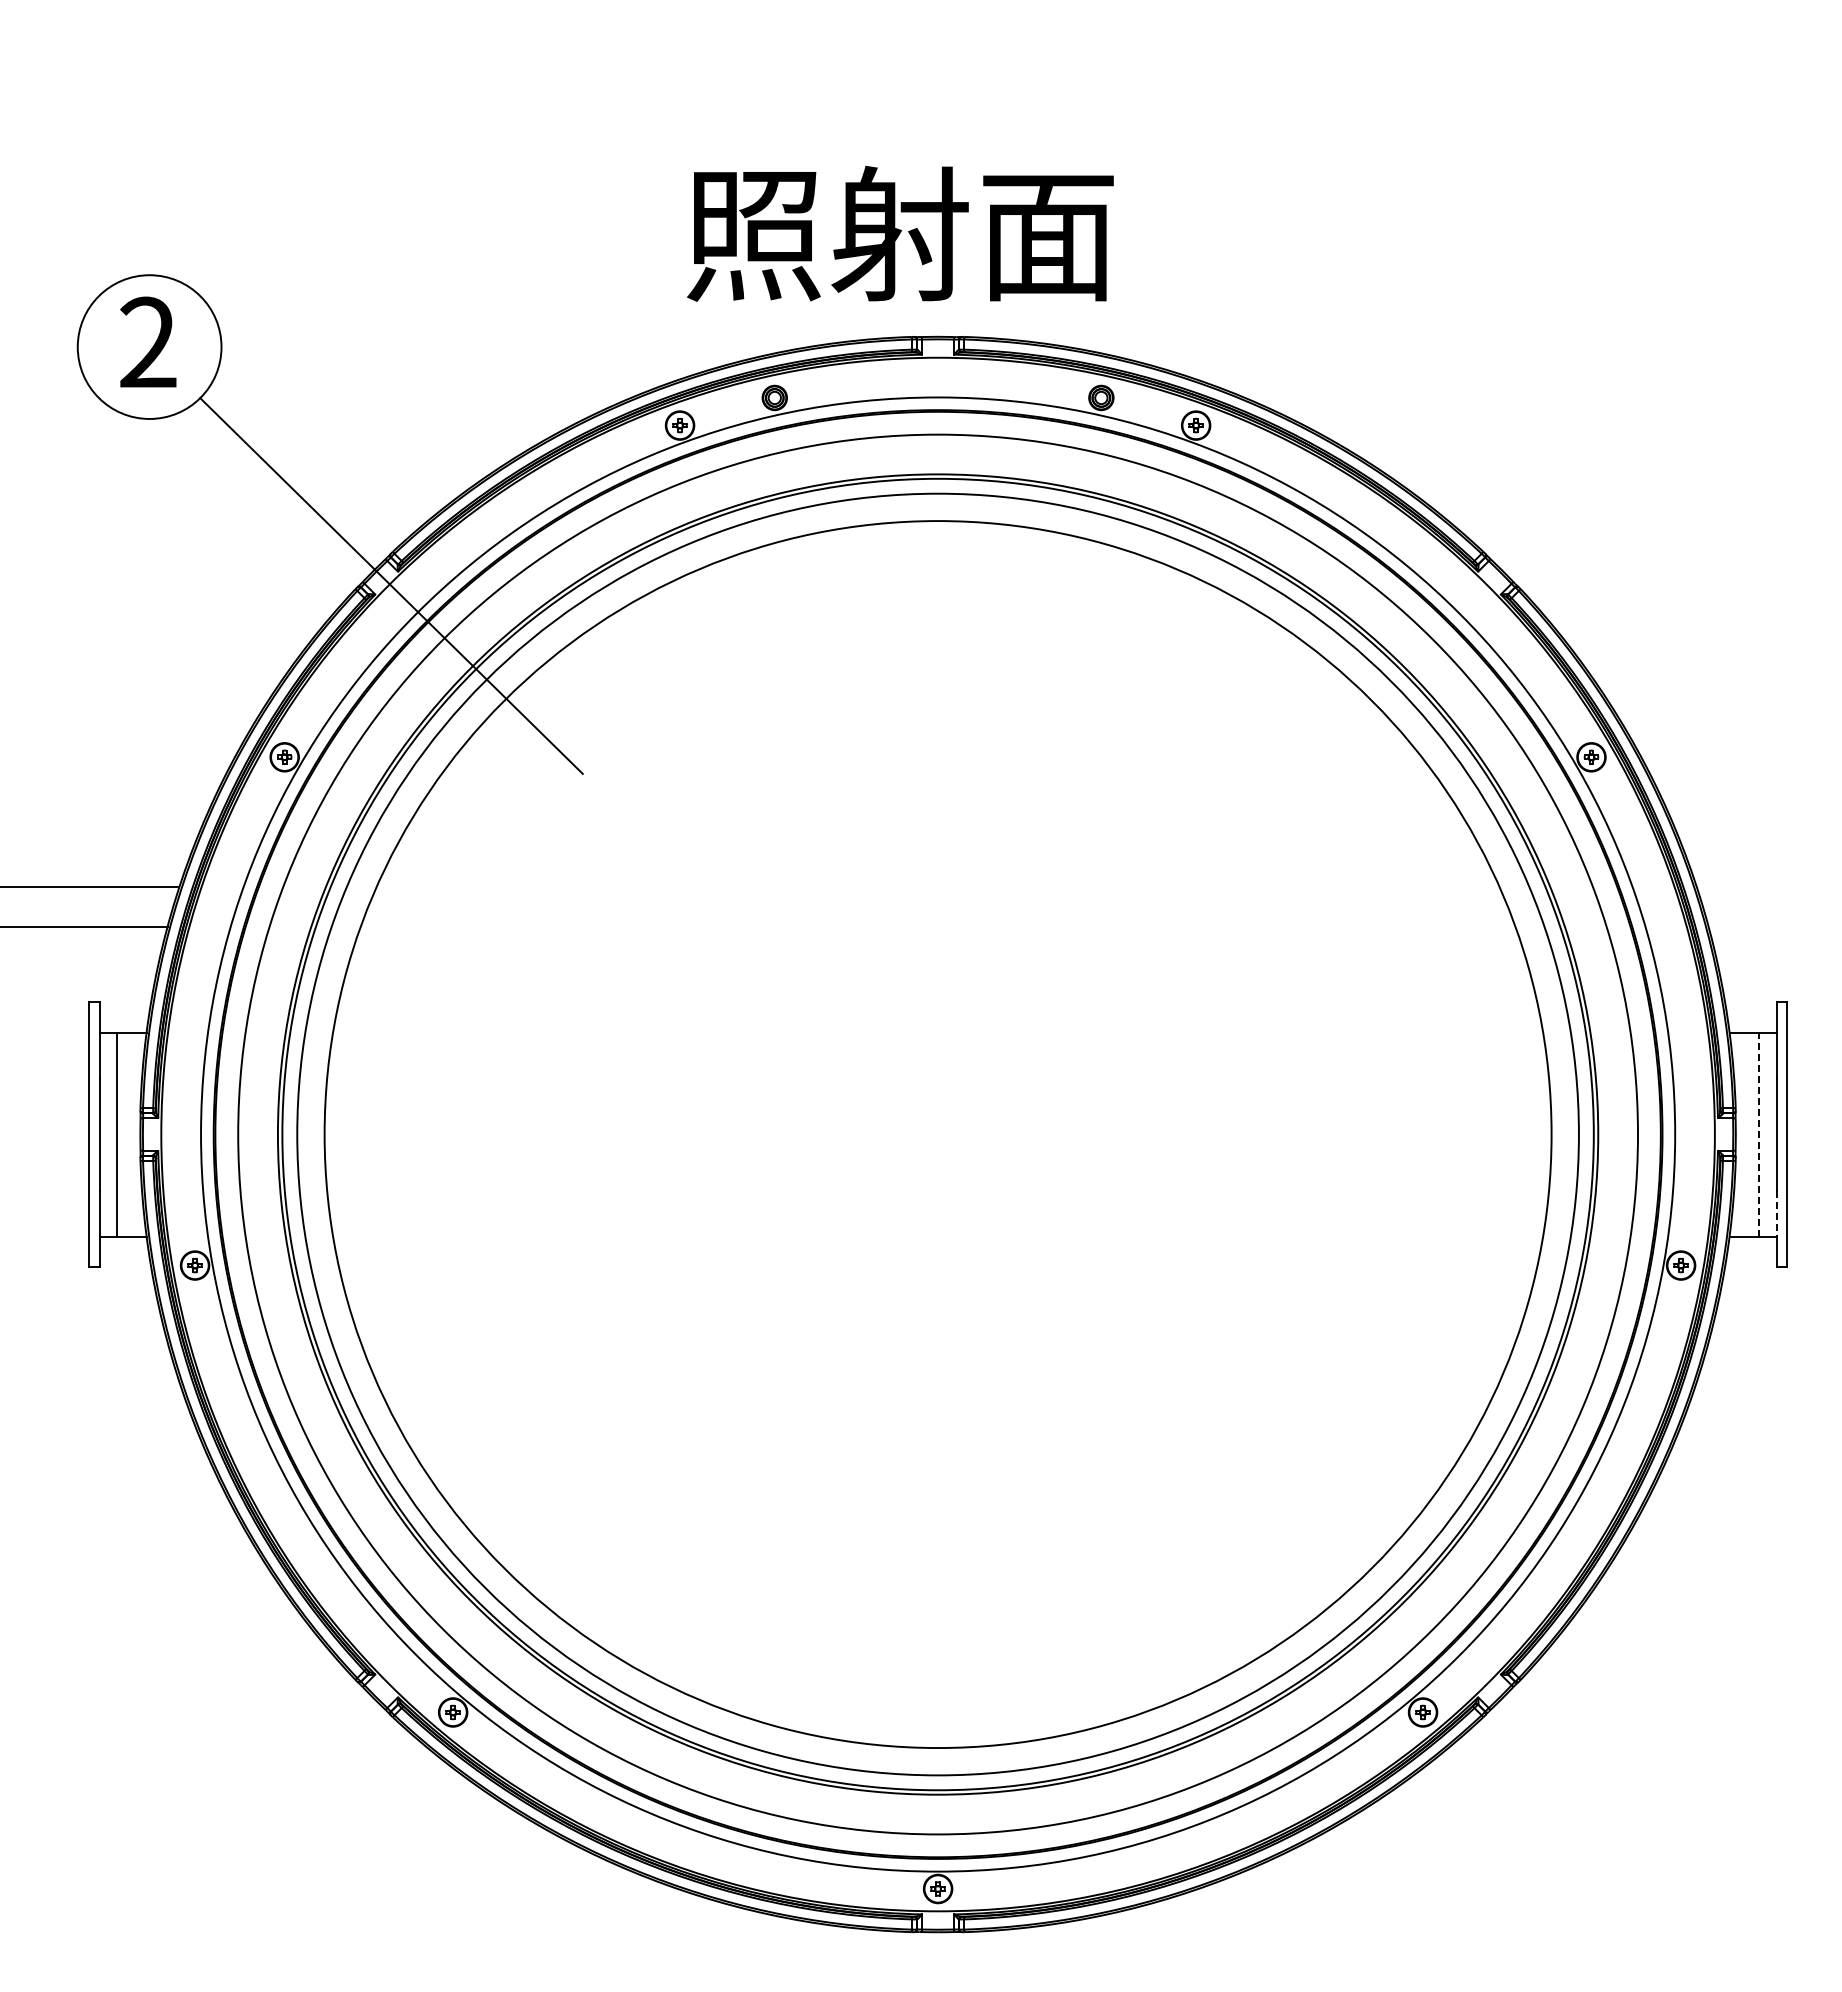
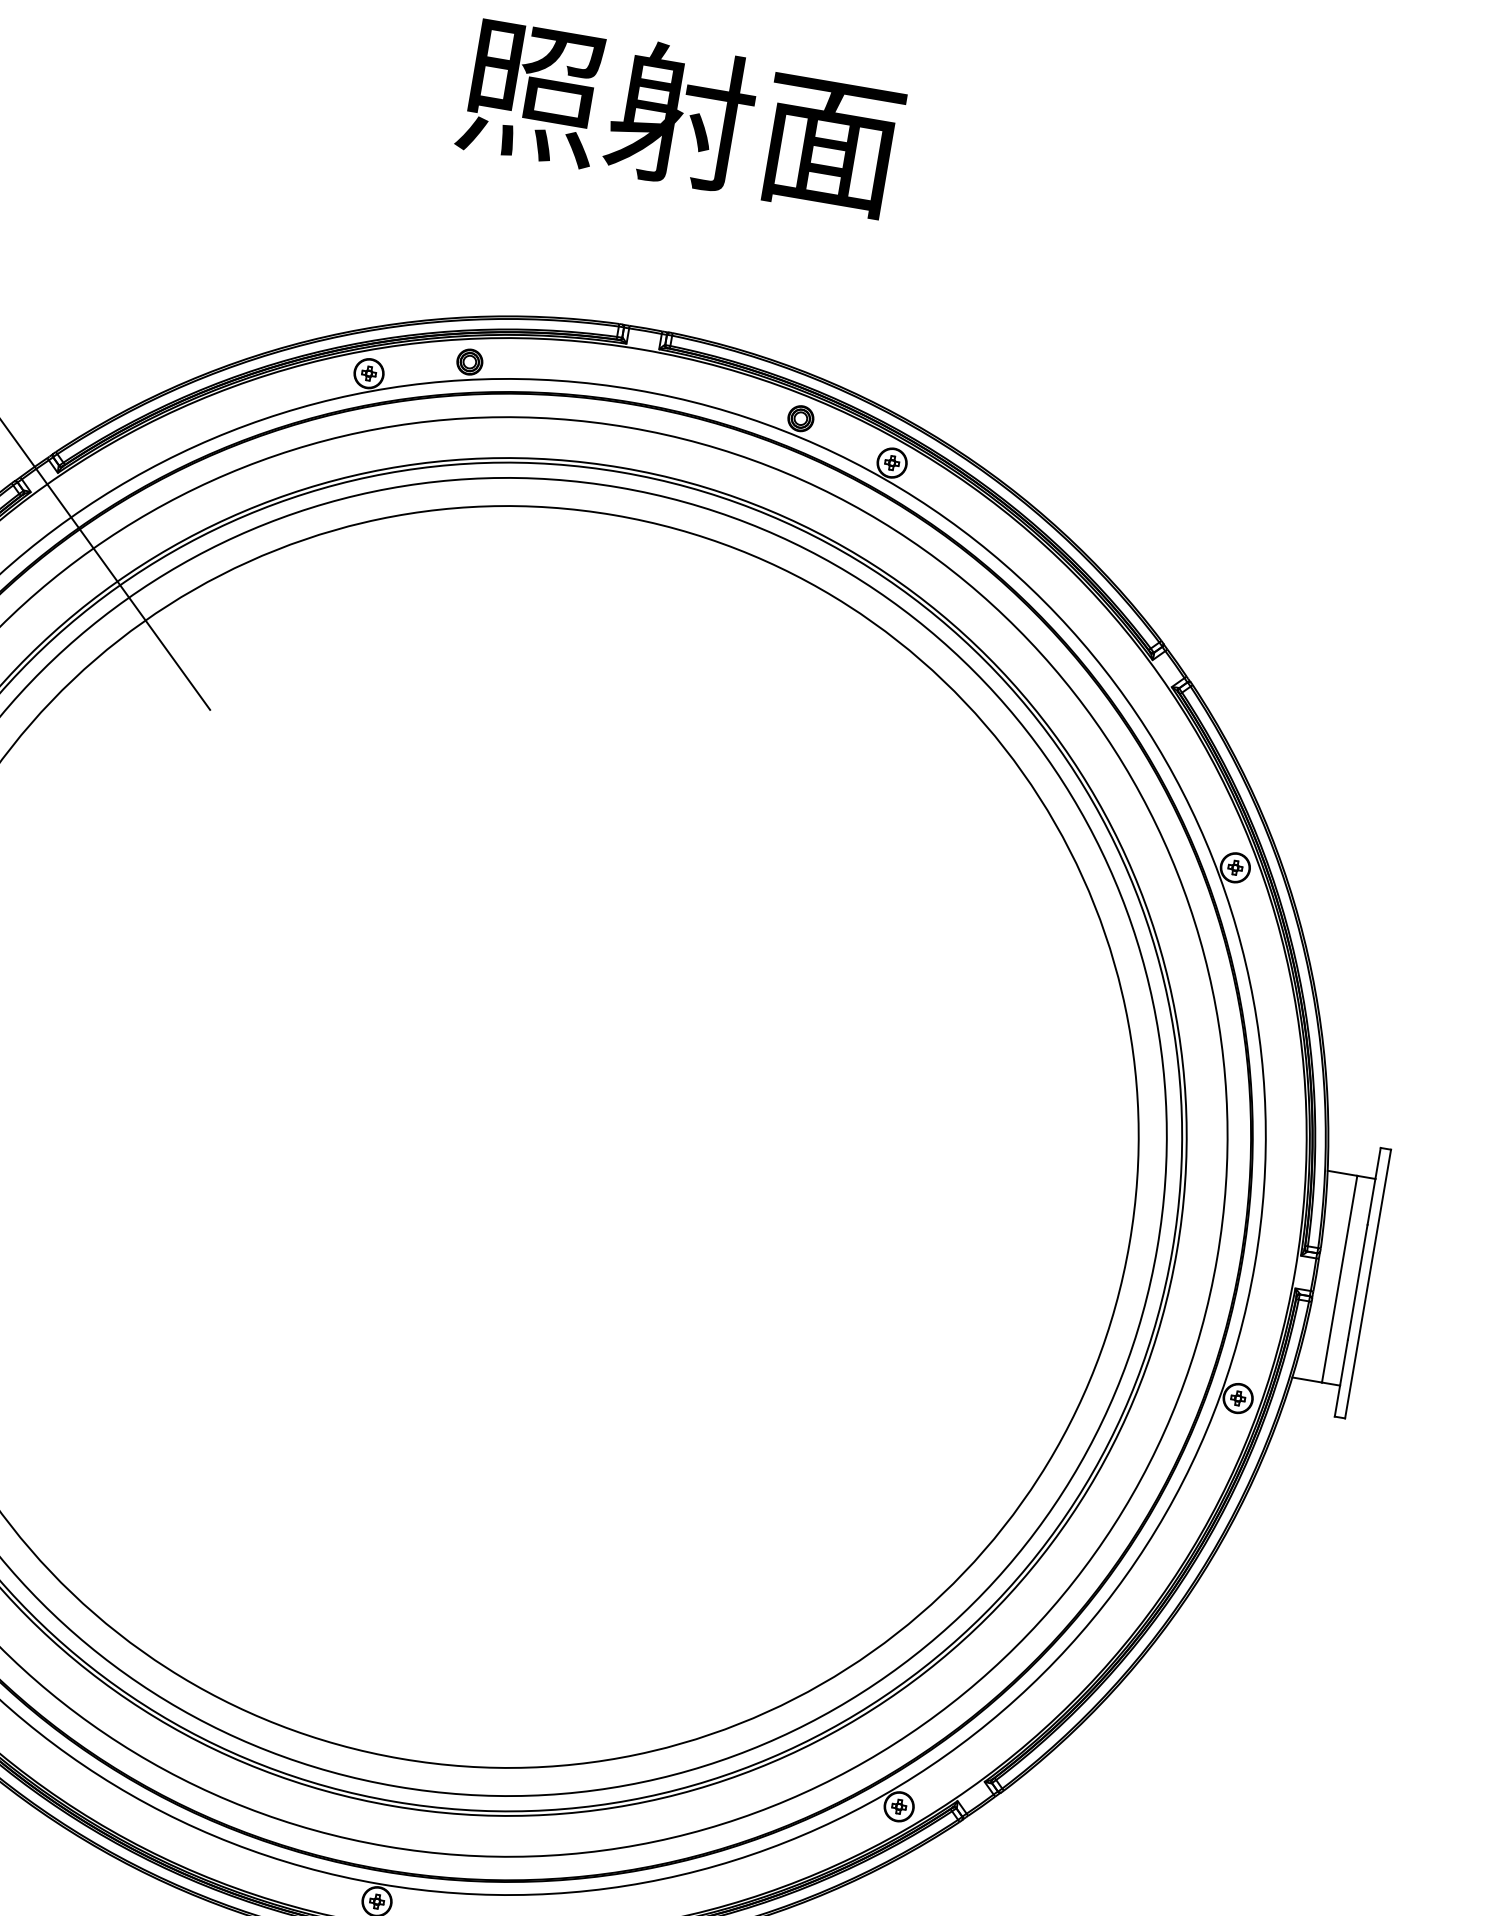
text: (900, 233) -> (681, 116), moved
line: (1758, 1134) -> (1339, 1279), dashed -> solid
line: (1776, 1213) -> (1343, 1362), dashed -> solid

